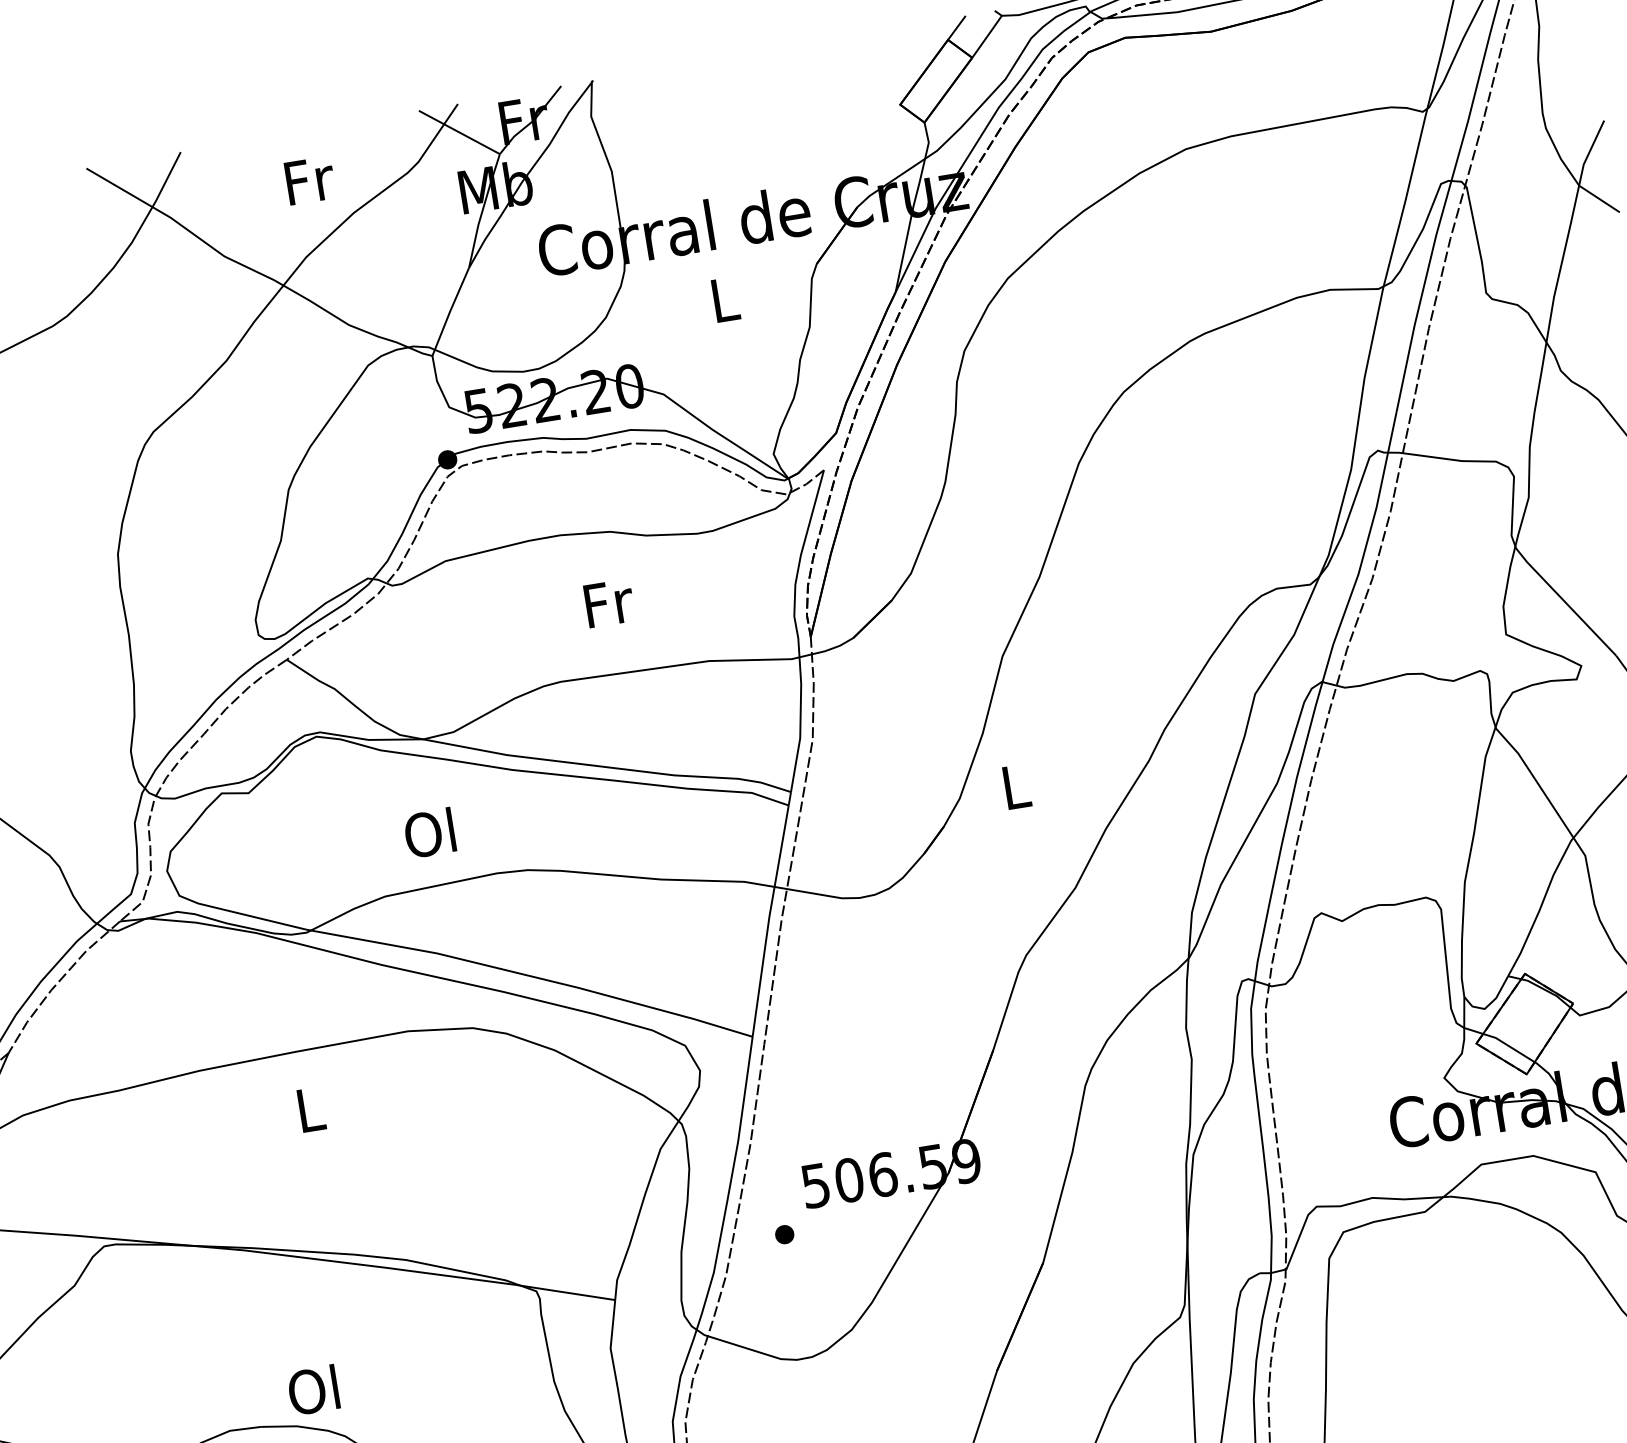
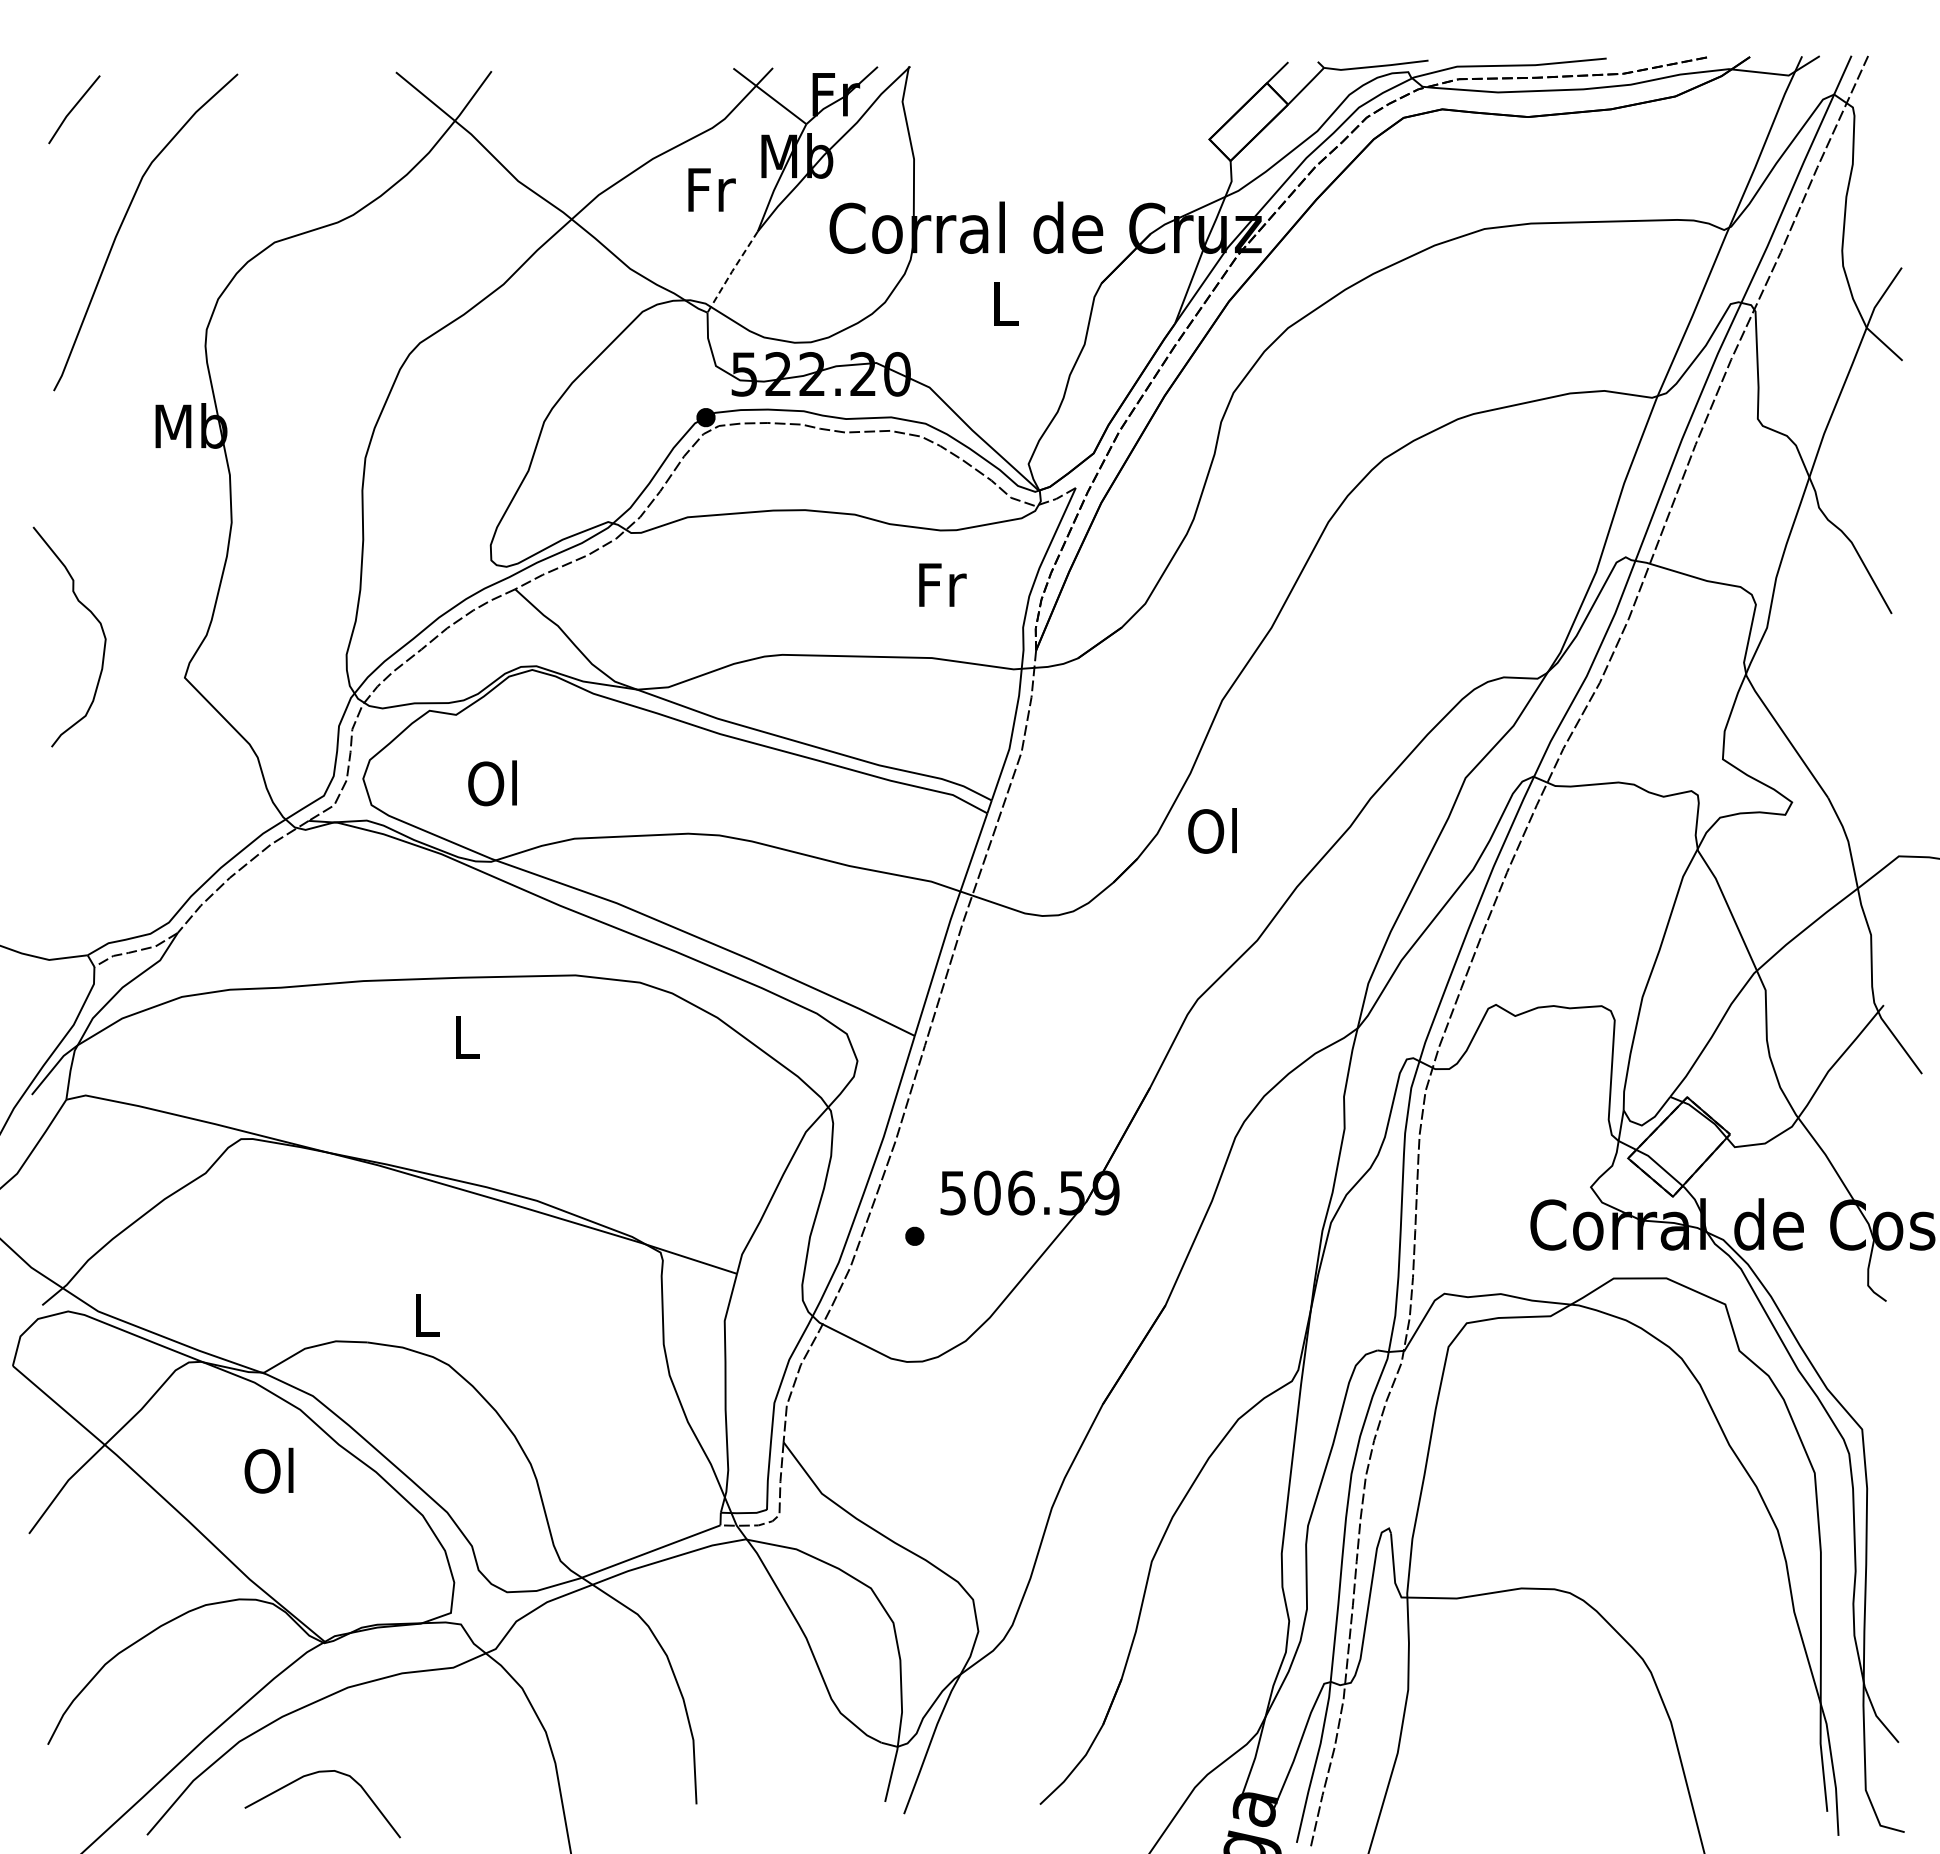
text: (309, 180) -> (711, 189), moved
line: (450, 311) -> (732, 271), solid -> dashed
text: (609, 602) -> (942, 584), moved
text: (1013, 786) -> (1212, 830), L -> Ol
text: (429, 833) -> (492, 783), moved
text: (313, 1390) -> (424, 1314), Ol -> L

